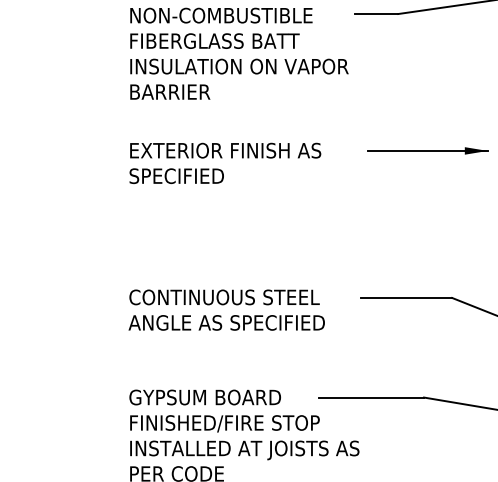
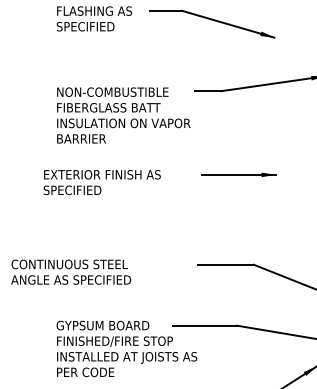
text: (224, 163) -> (101, 182), moved
text: (227, 308) -> (71, 271), moved

